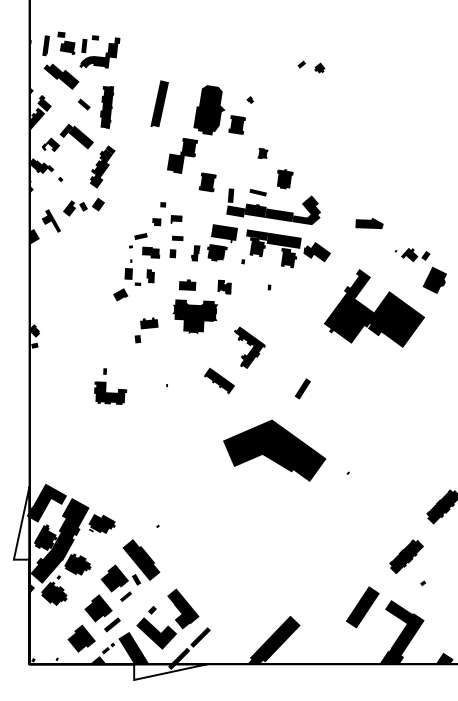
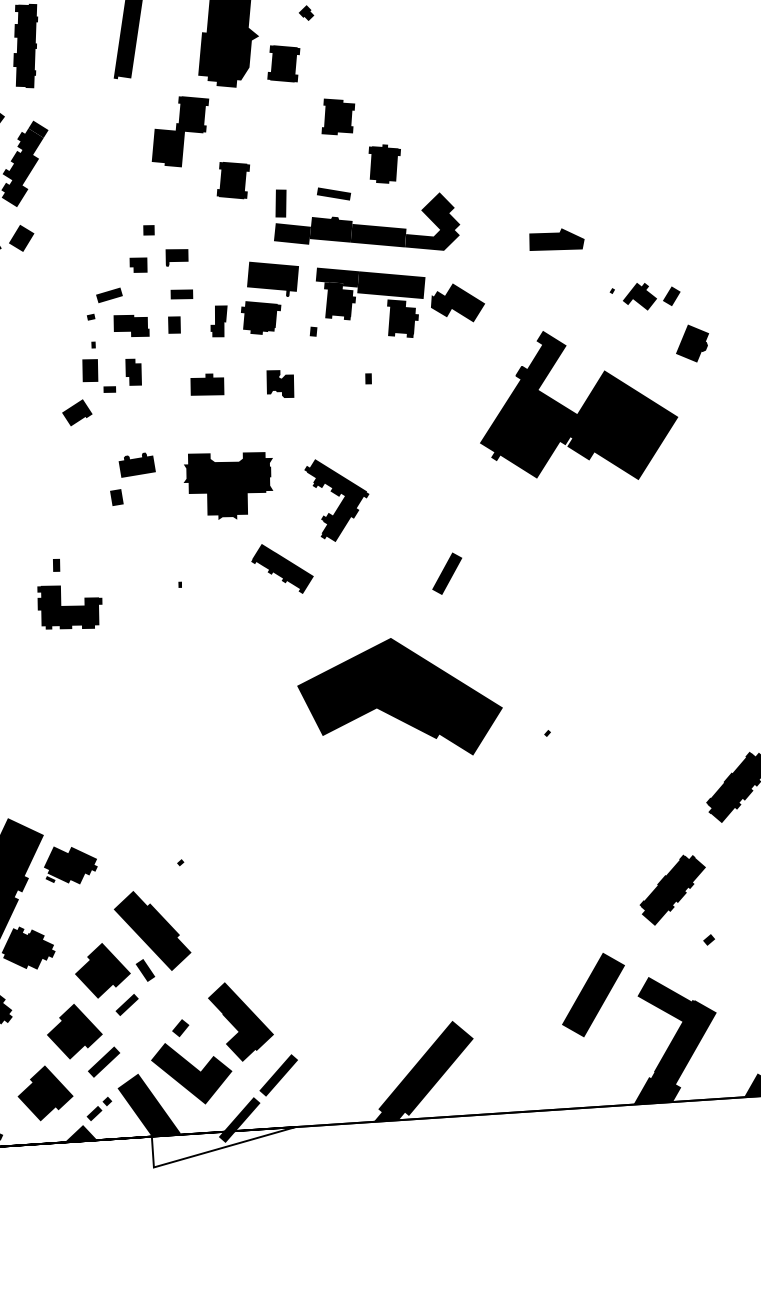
part: (262, 153) -> (337, 116), size x1.67
part: (434, 280) -> (691, 343), size x0.71
part: (195, 316) -> (229, 484), moved

